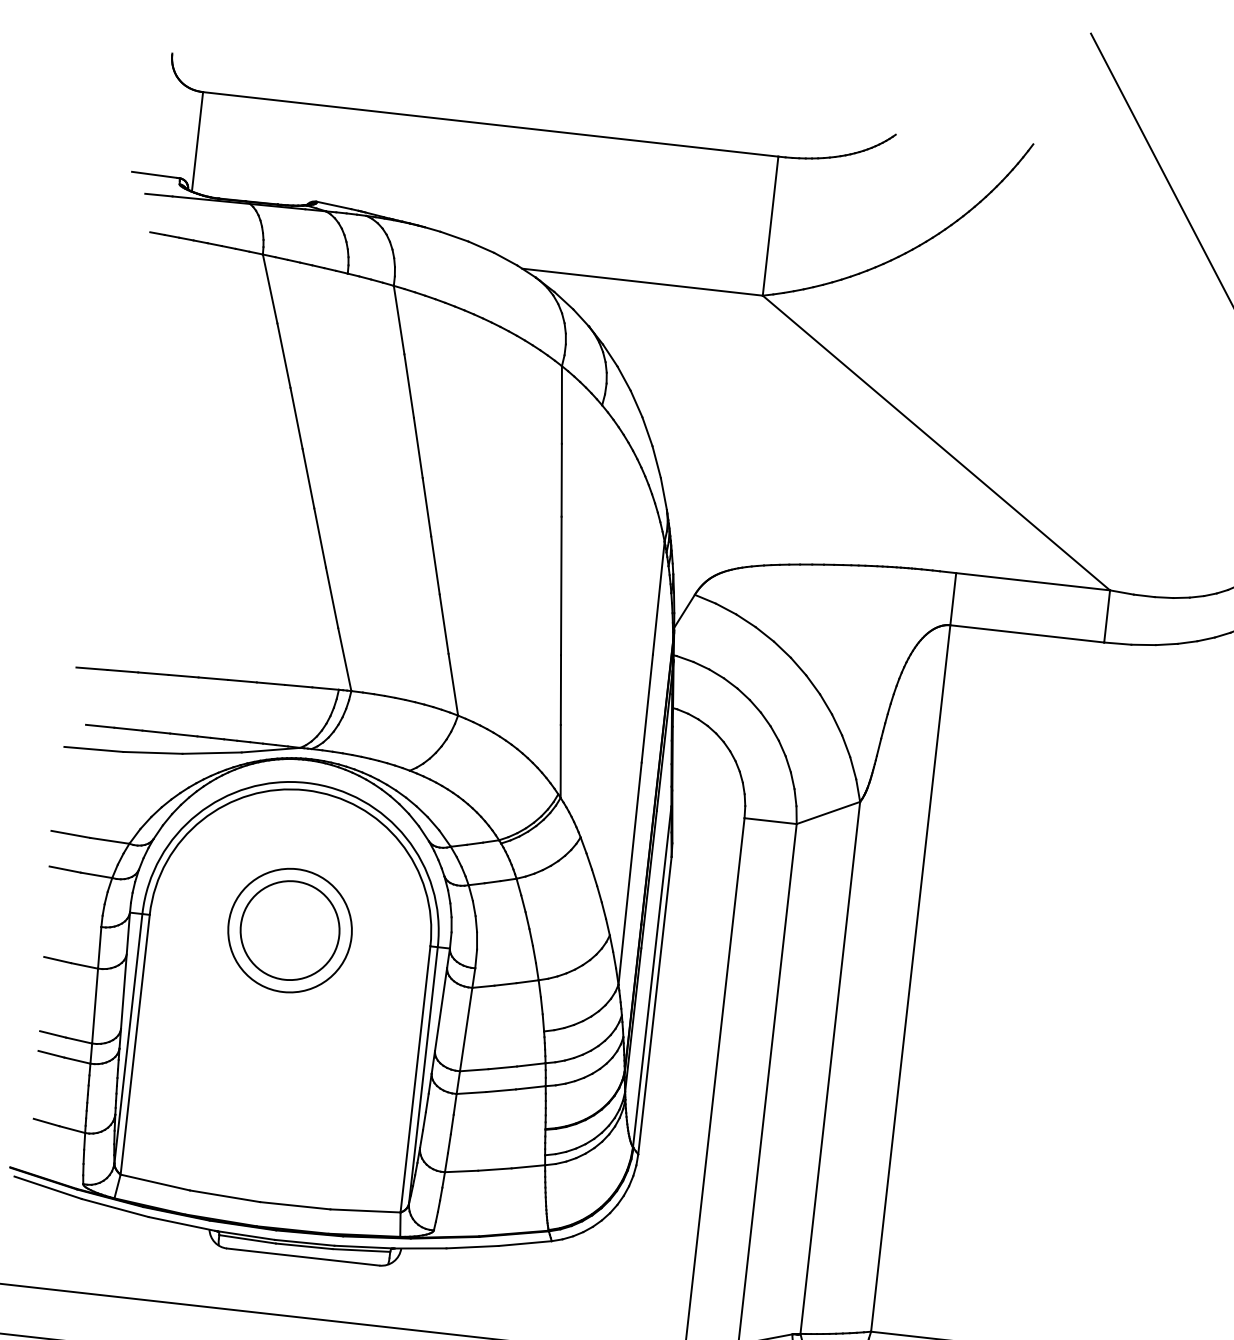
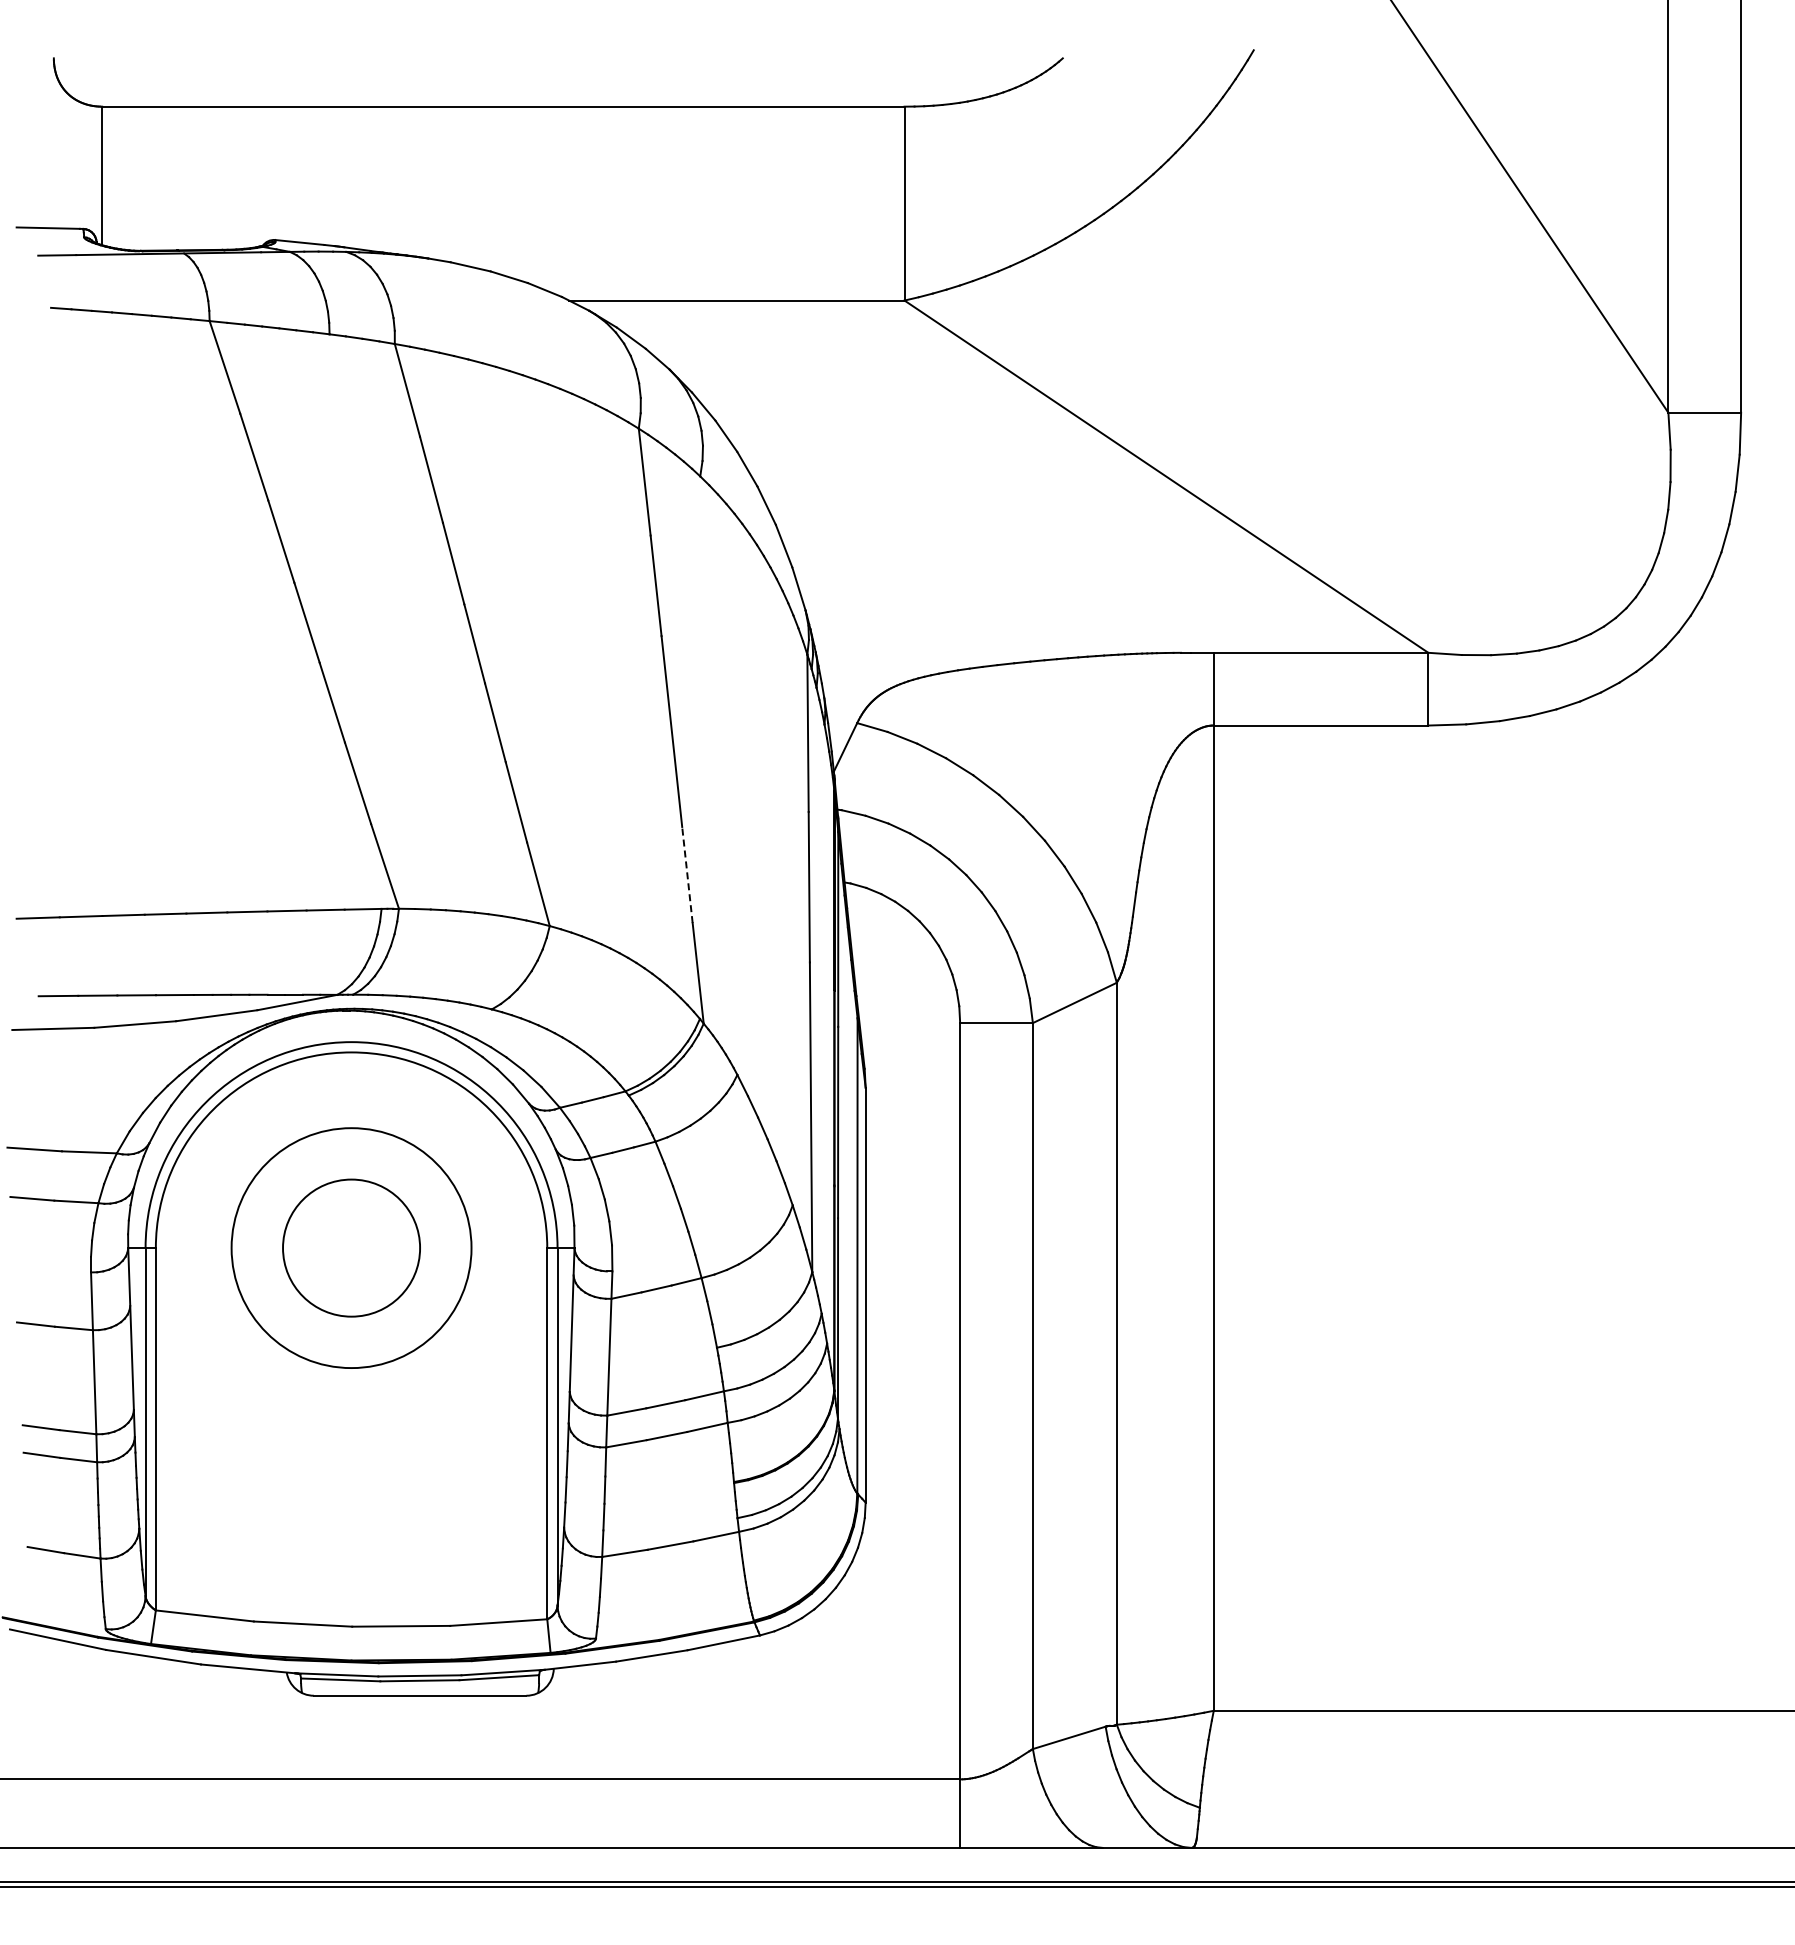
line: (561, 689) -> (687, 874), solid -> dashed
circle: (290, 930) -> (351, 1247), size x1.4

